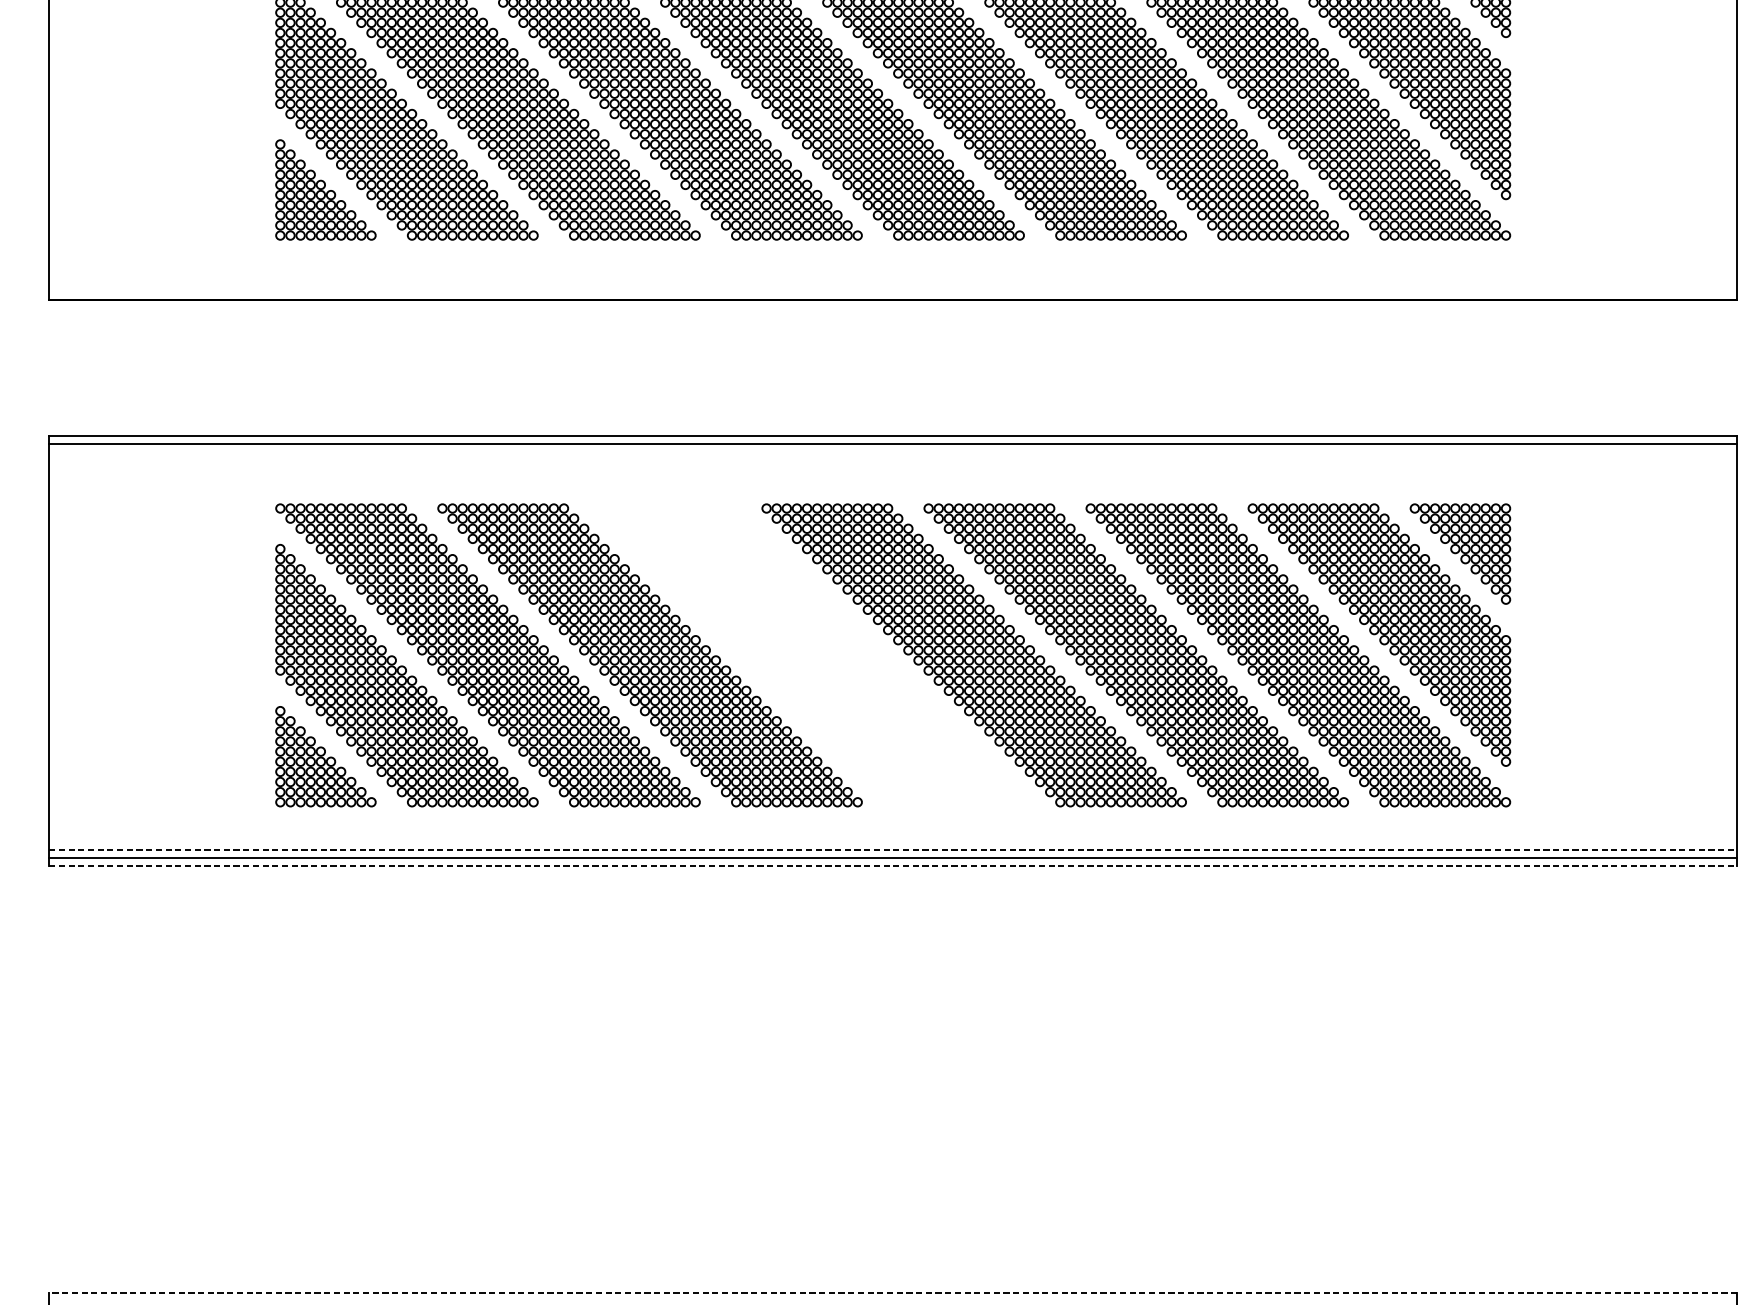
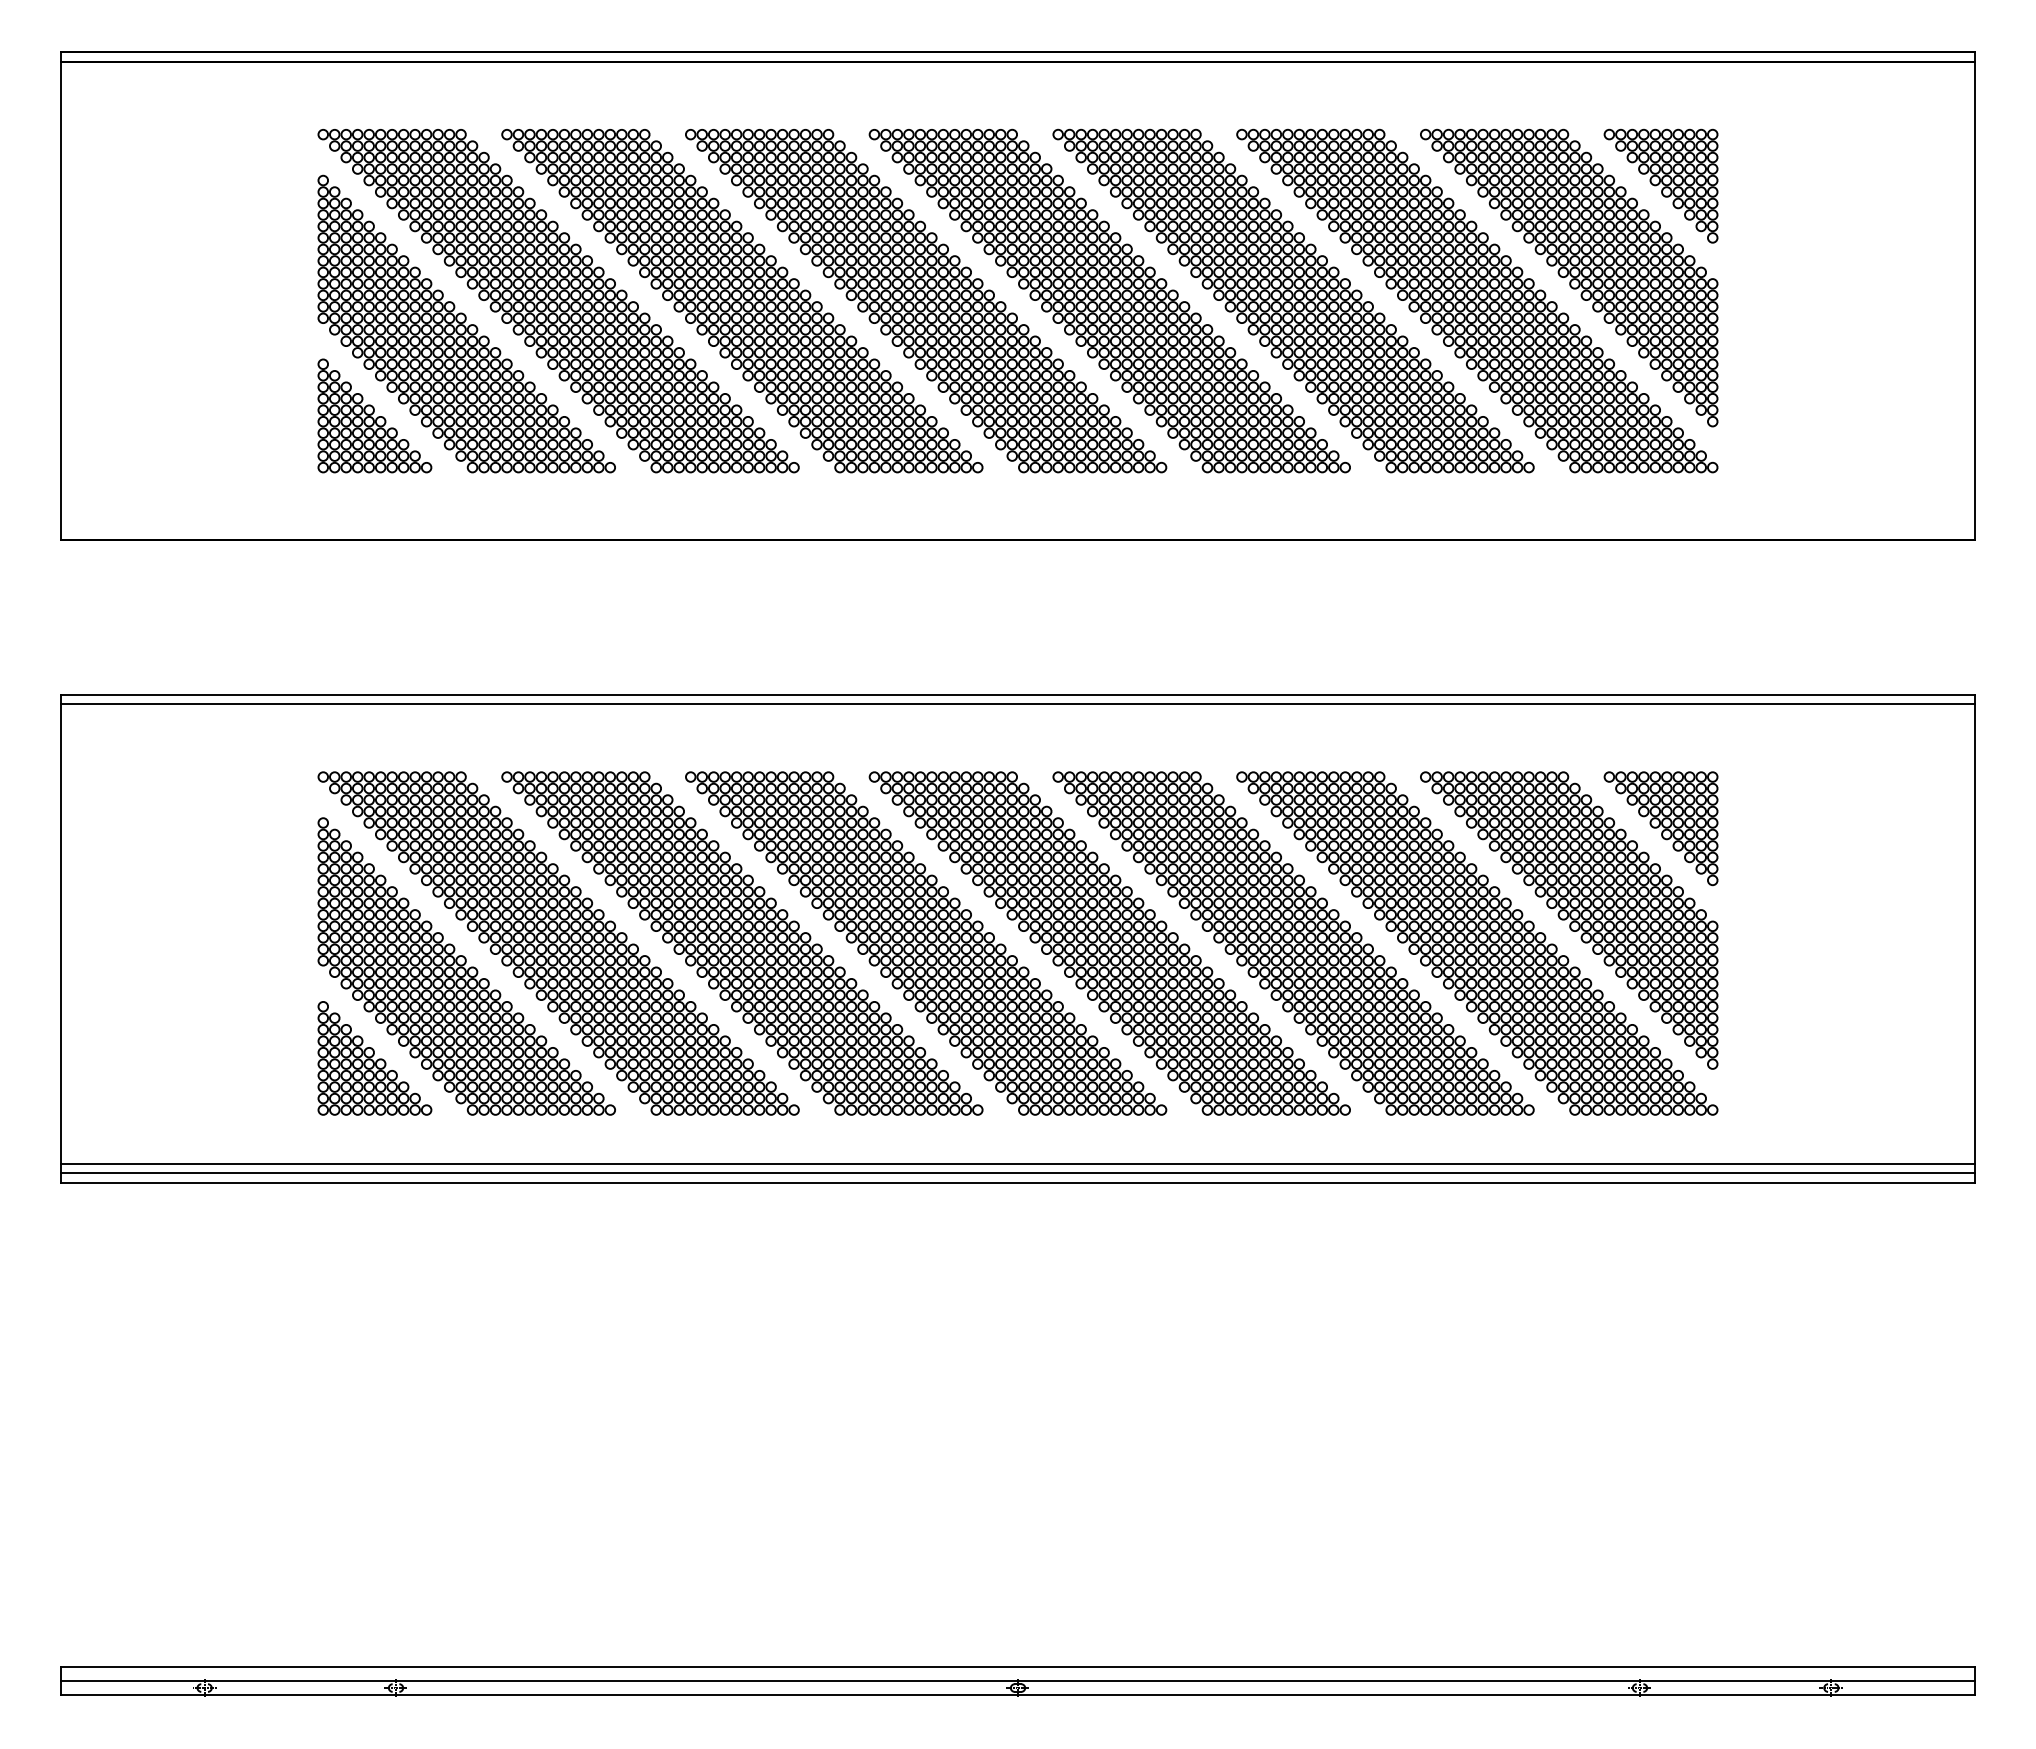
part: (812, 655) -> (926, 943), added
line: (893, 849) -> (1018, 1163), dashed -> solid
line: (893, 866) -> (1018, 1182), dashed -> solid
line: (893, 1293) -> (1018, 1666), dashed -> solid

